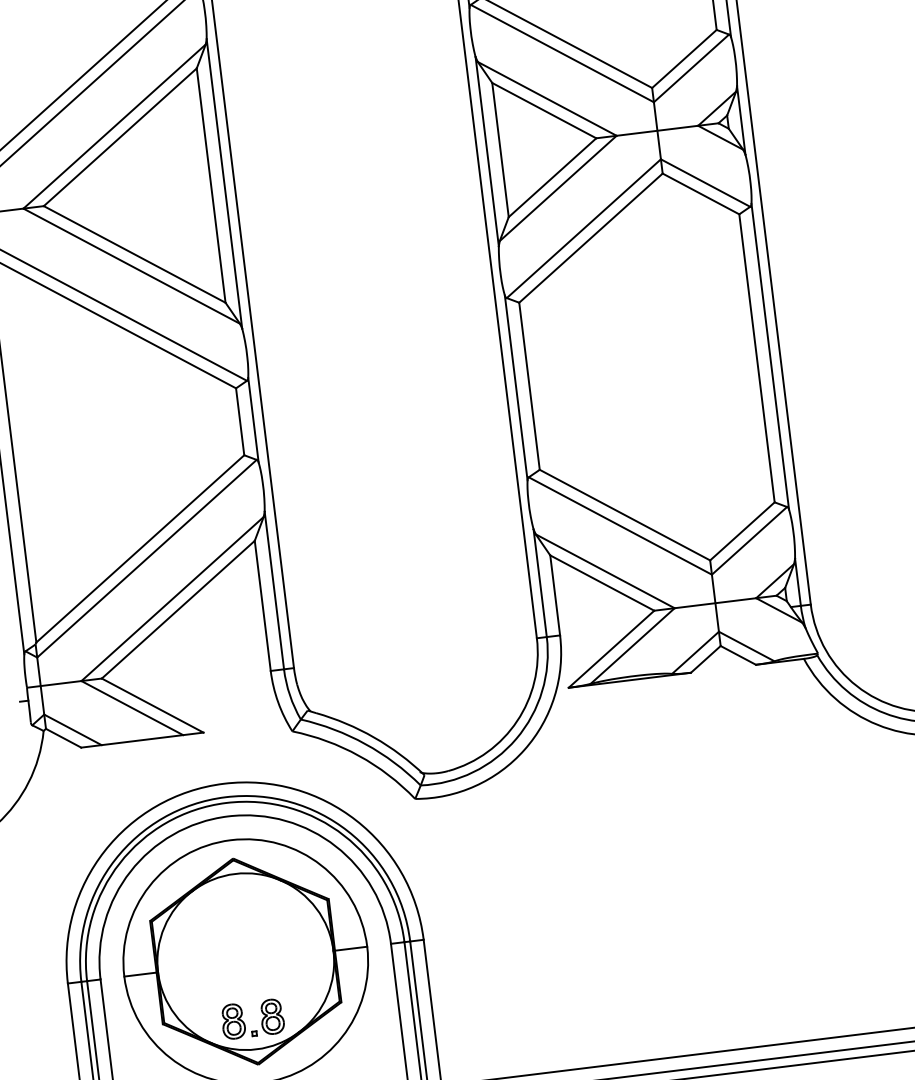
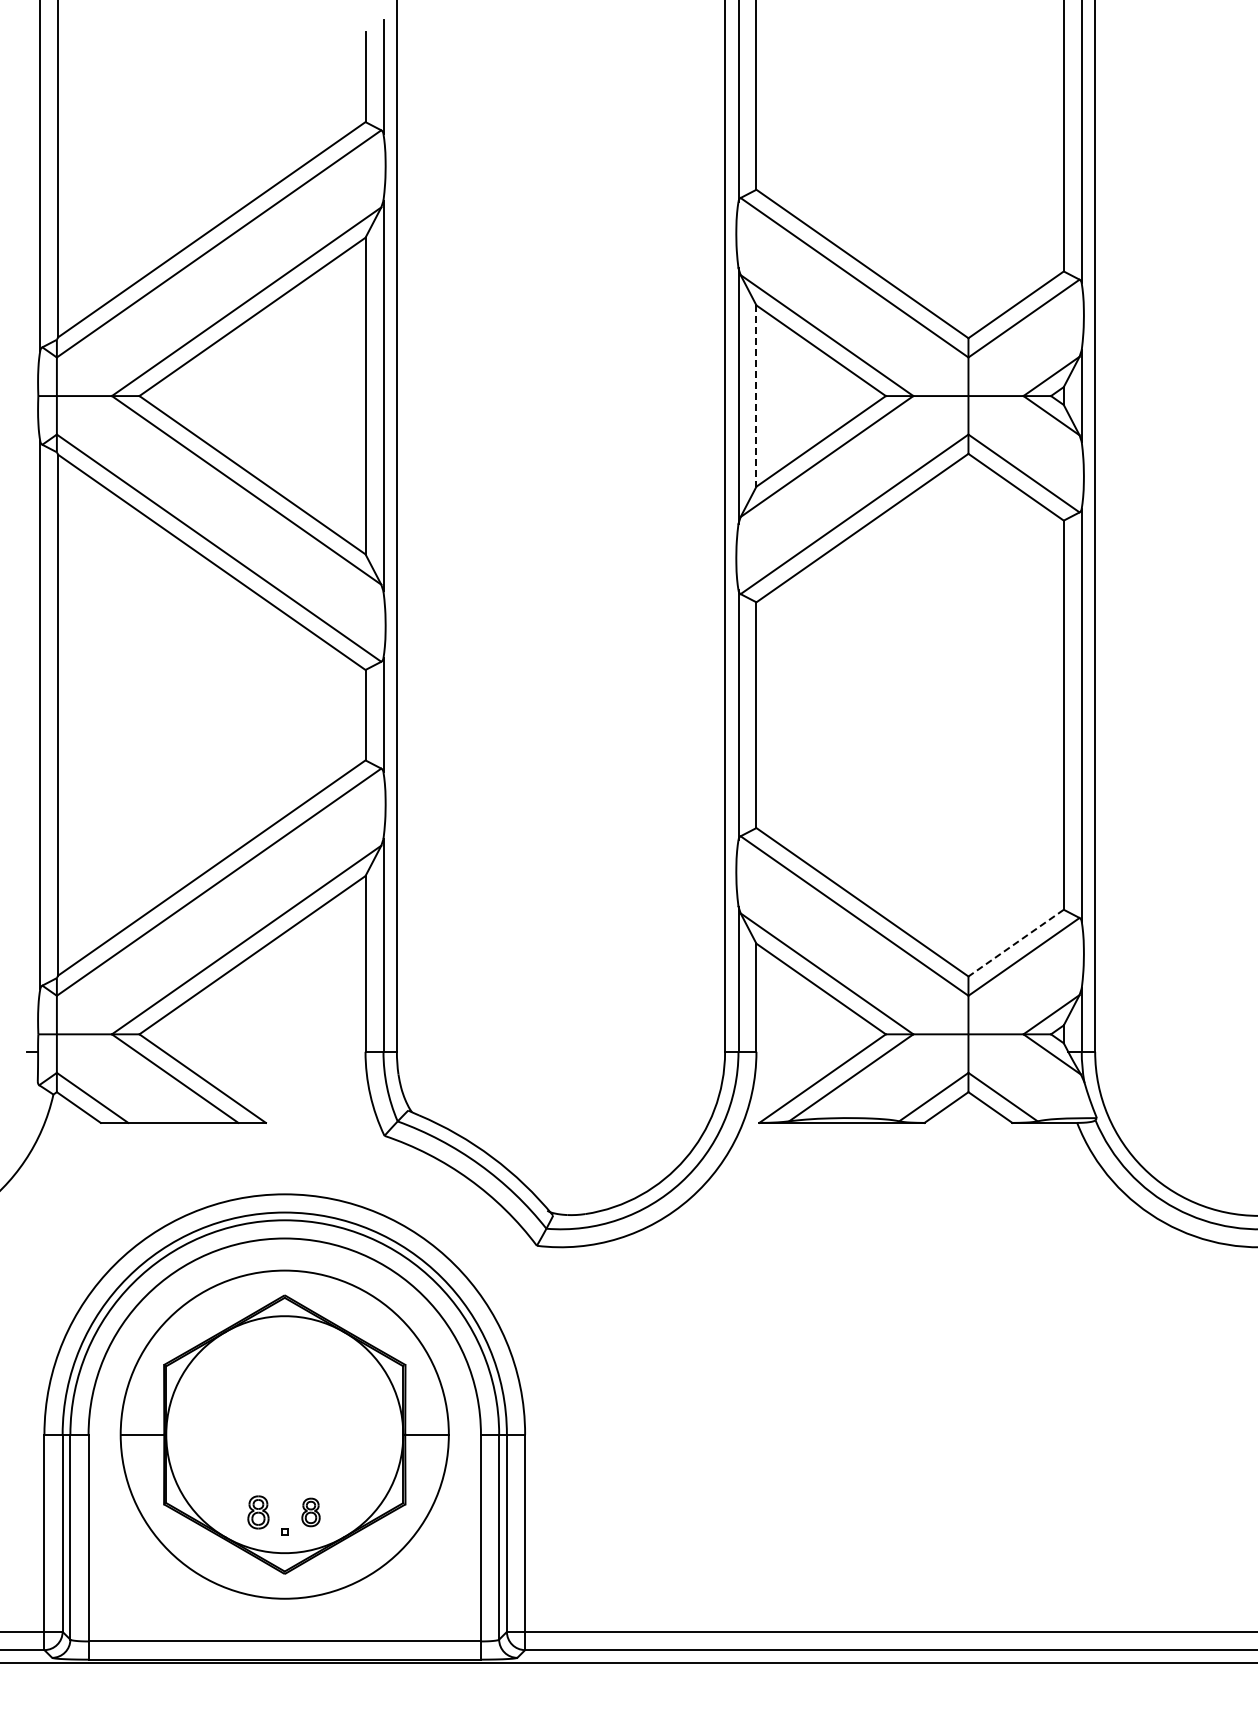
line: (500, 150) -> (756, 396), solid -> dashed
line: (741, 531) -> (1015, 943), solid -> dashed
part: (271, 1016) -> (310, 1512), size x0.6
part: (233, 1021) -> (258, 1512), size x0.7

